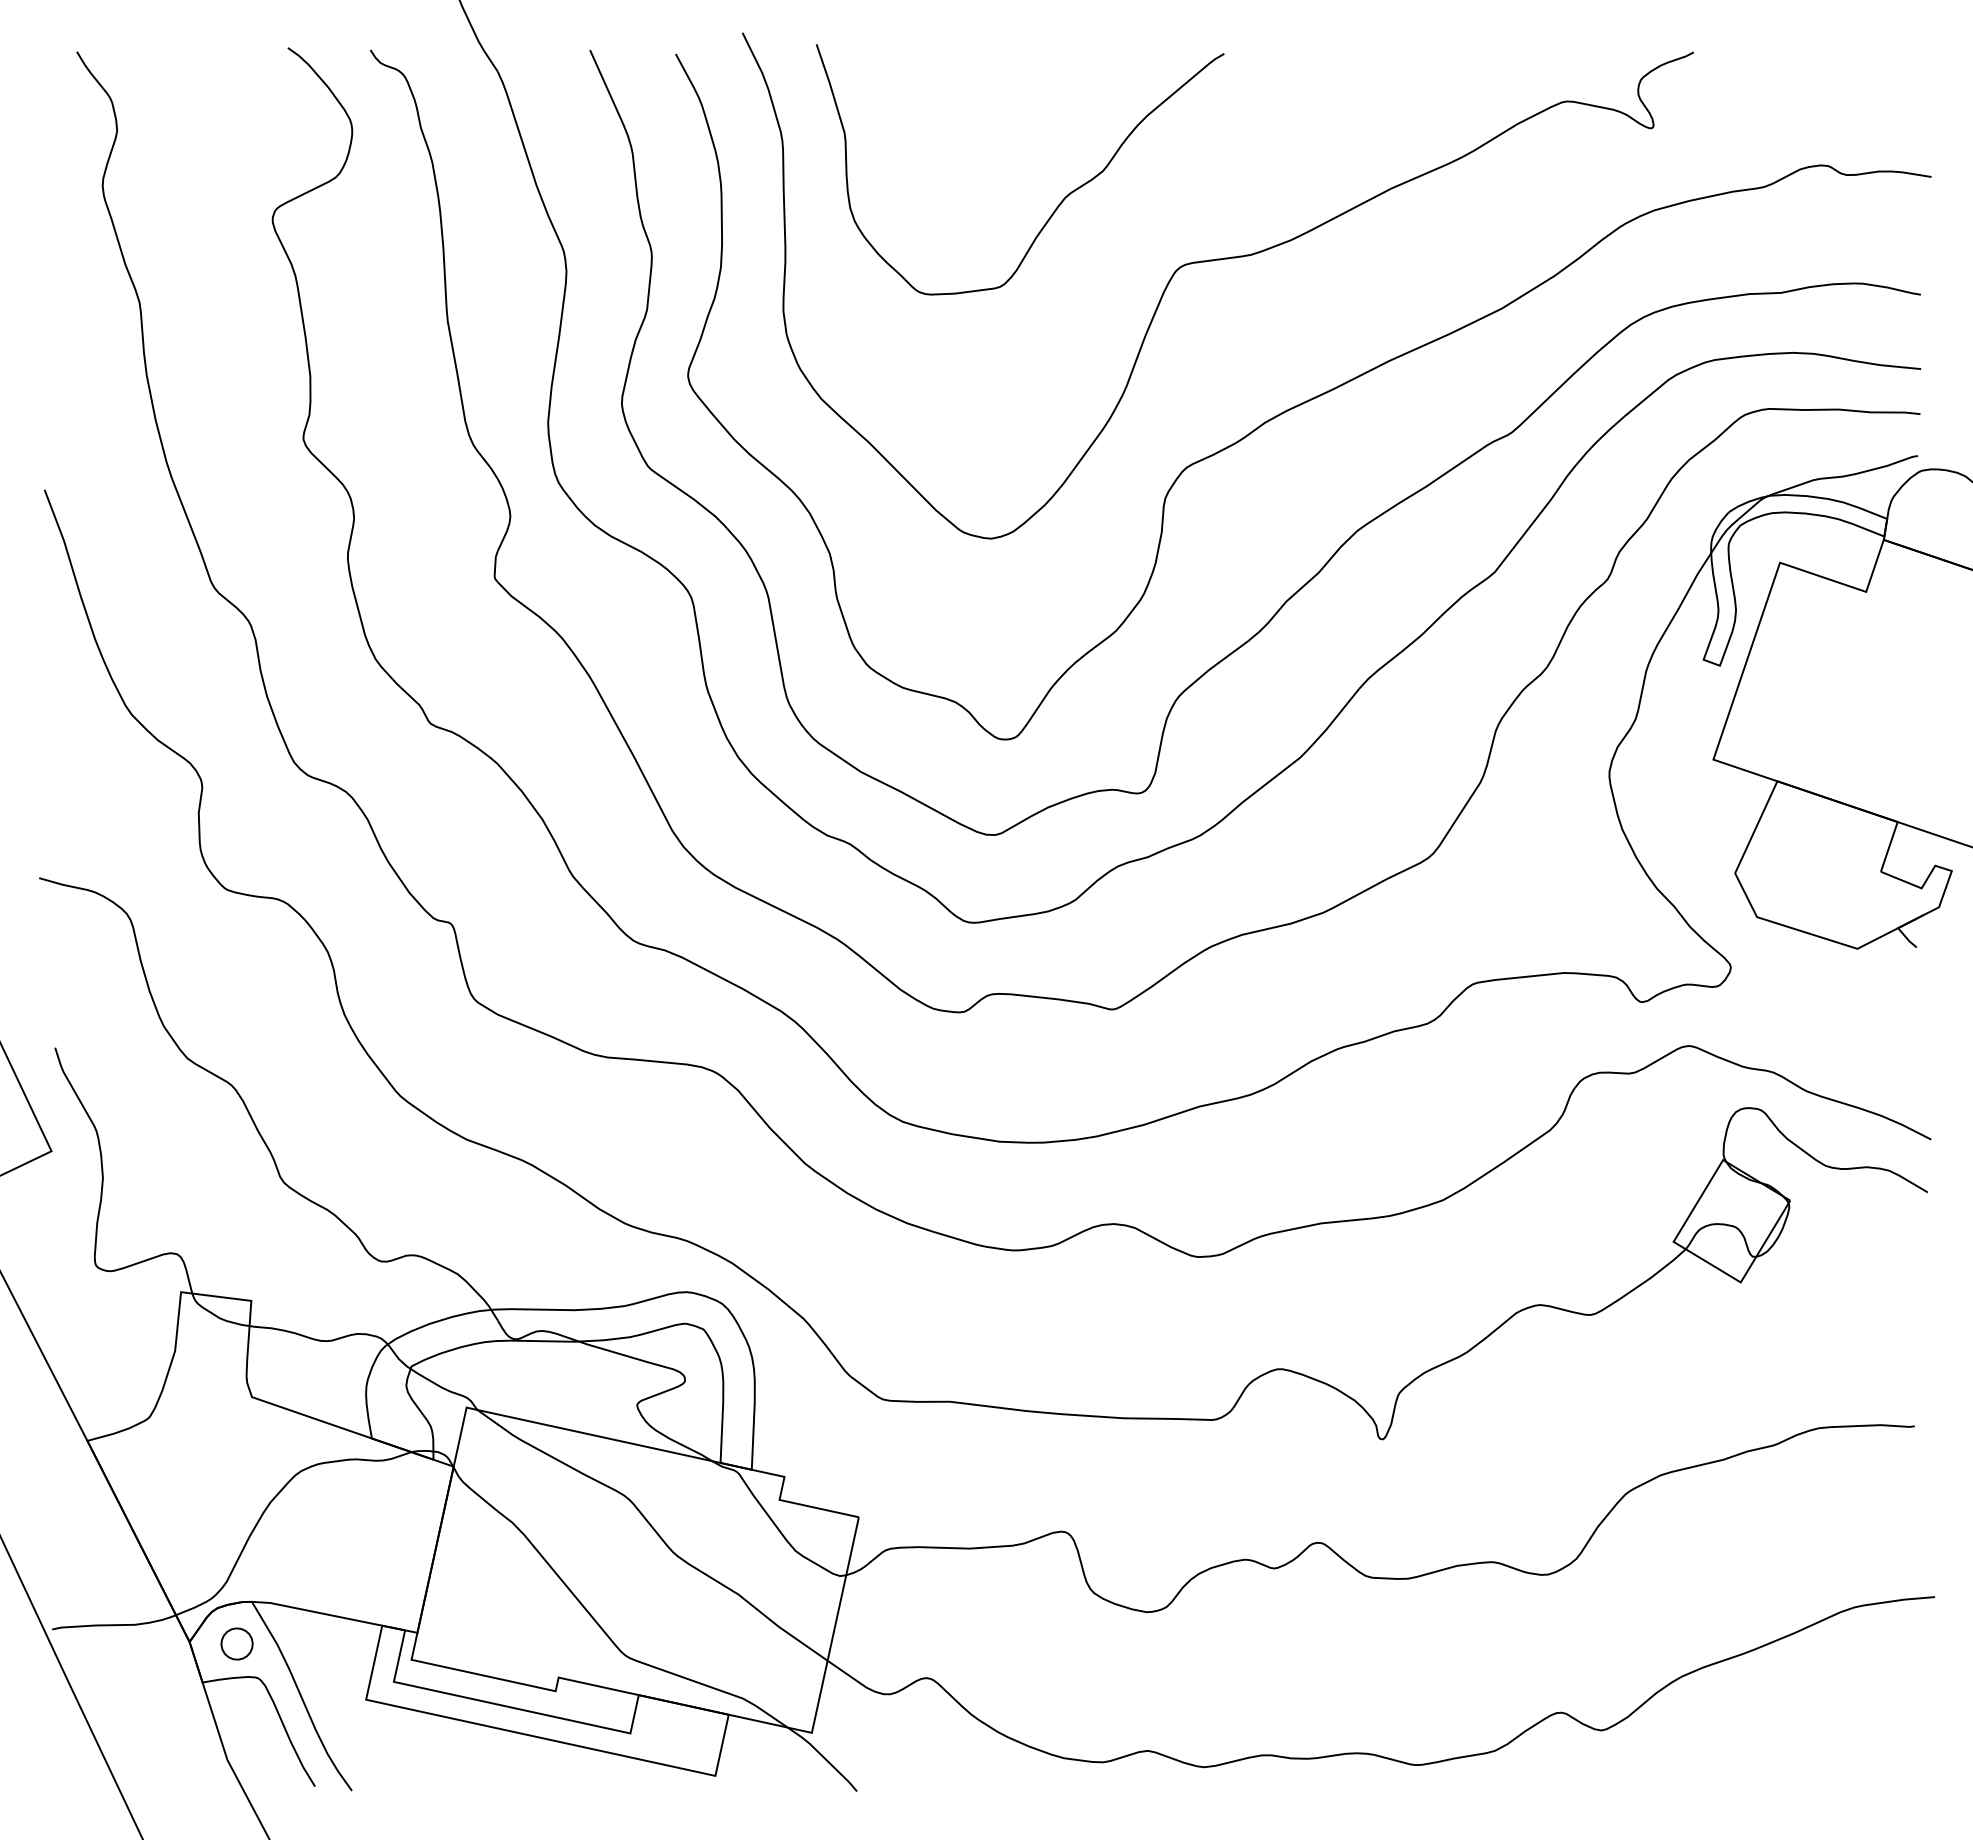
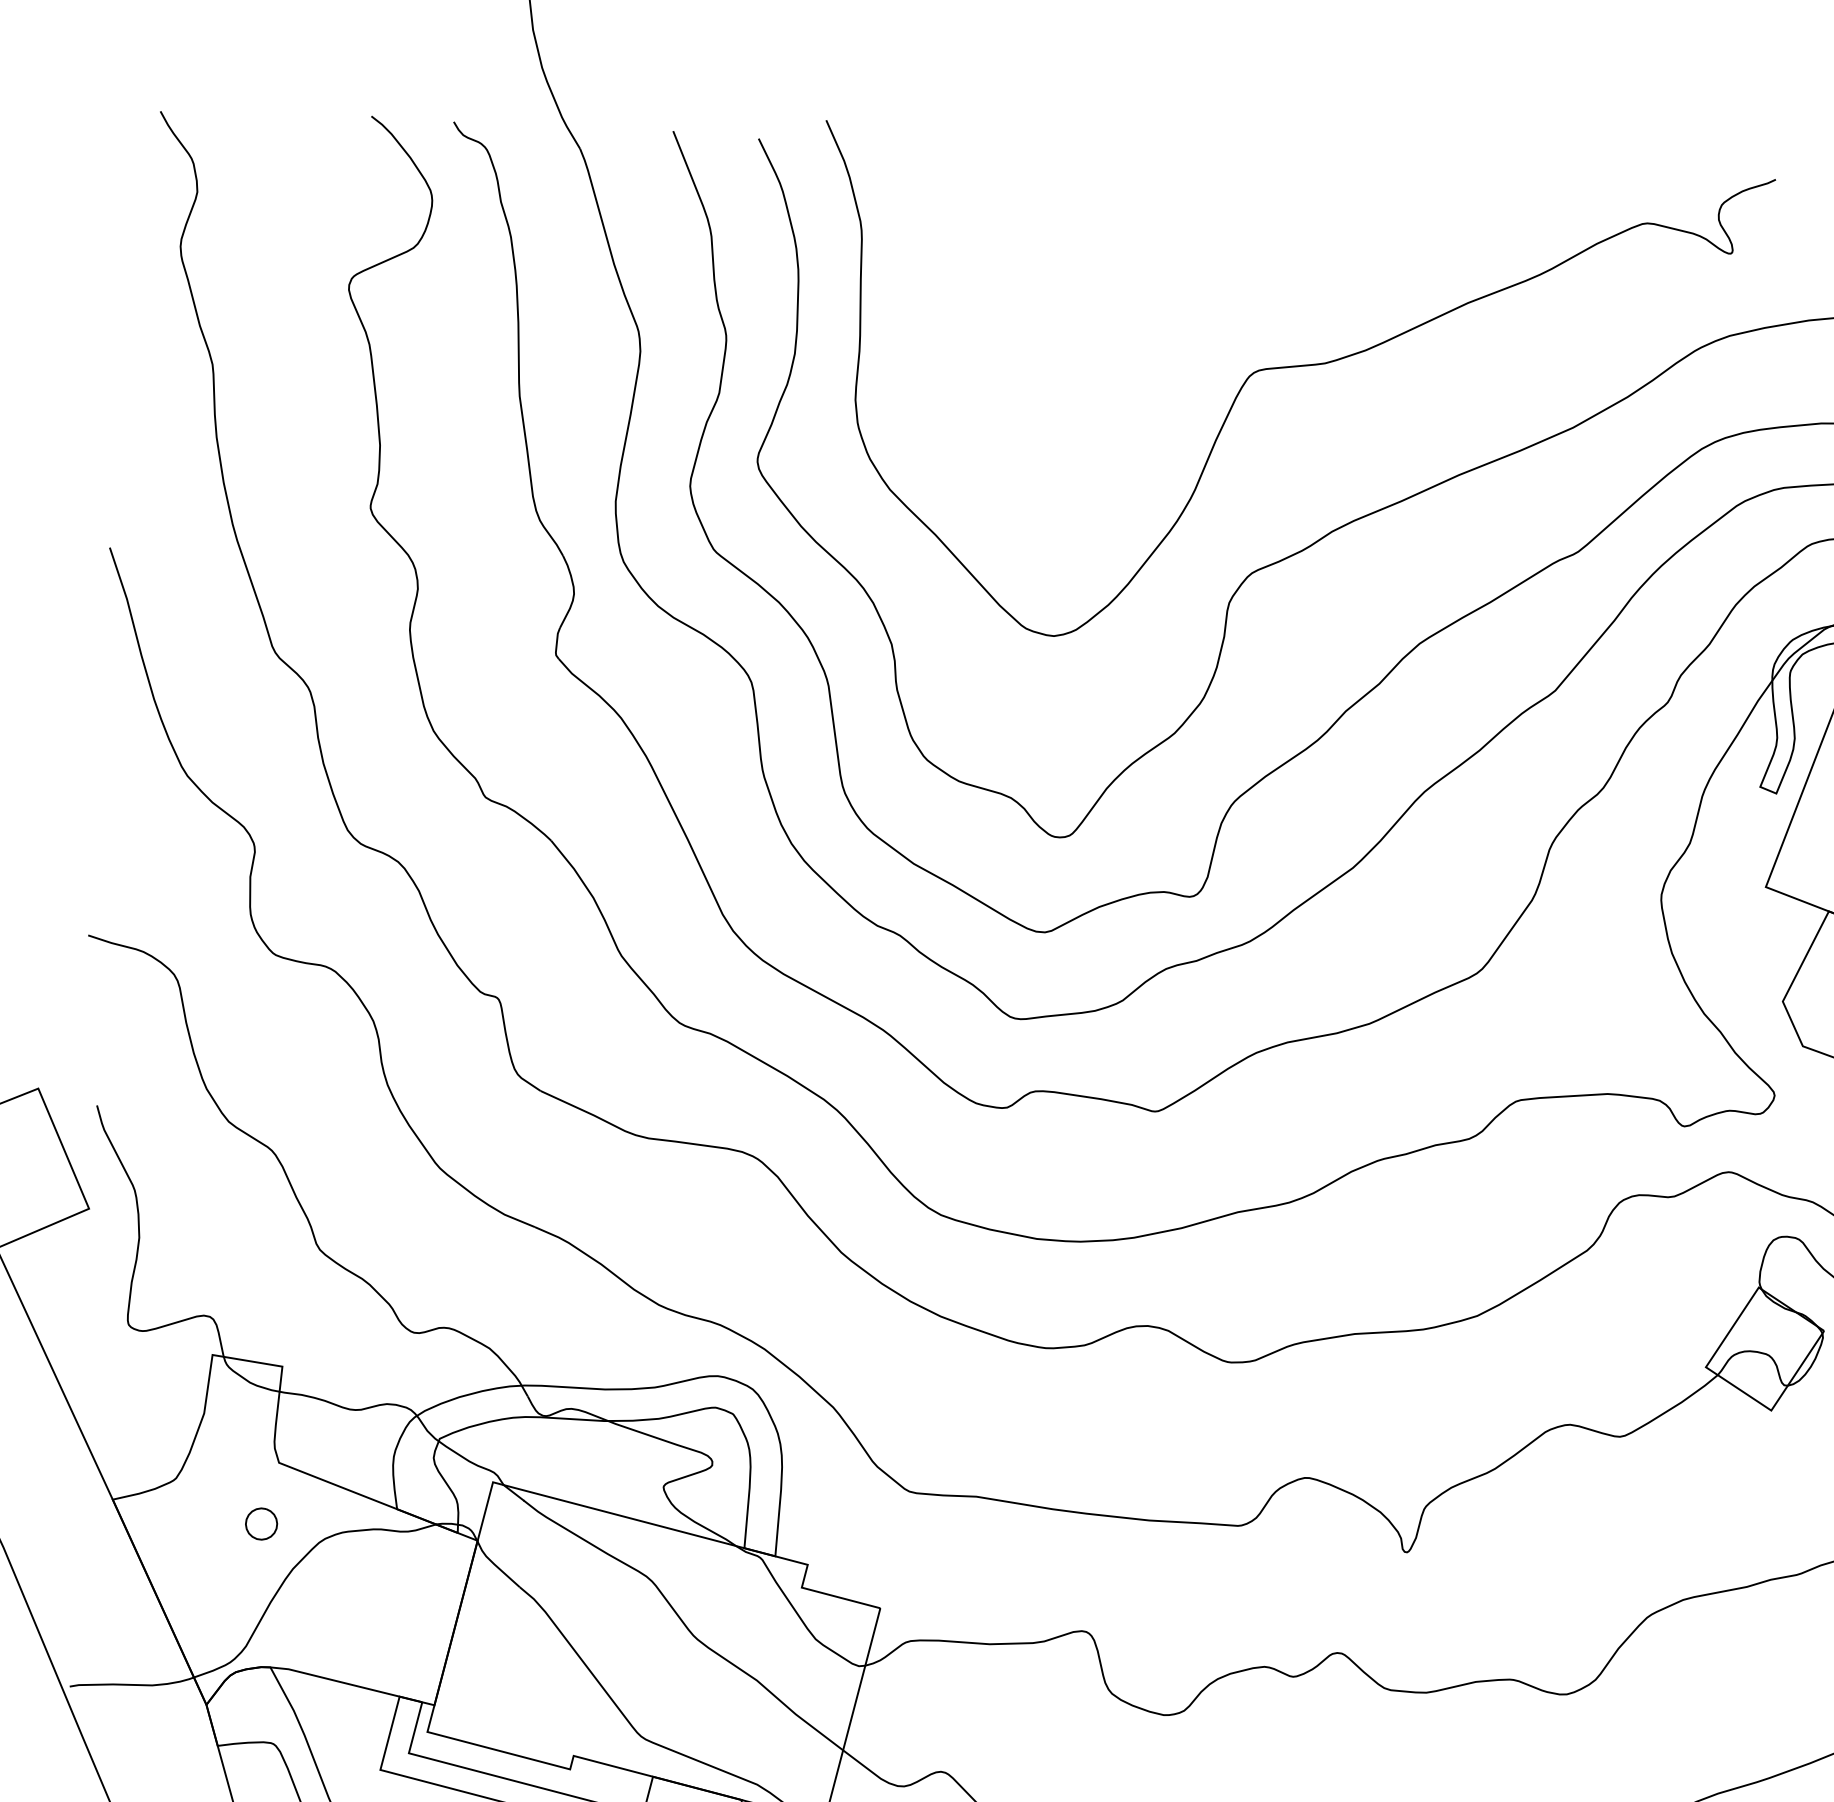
curve: (1061, 200) -> (1137, 301), removed
part: (236, 1643) -> (260, 1523), moved

